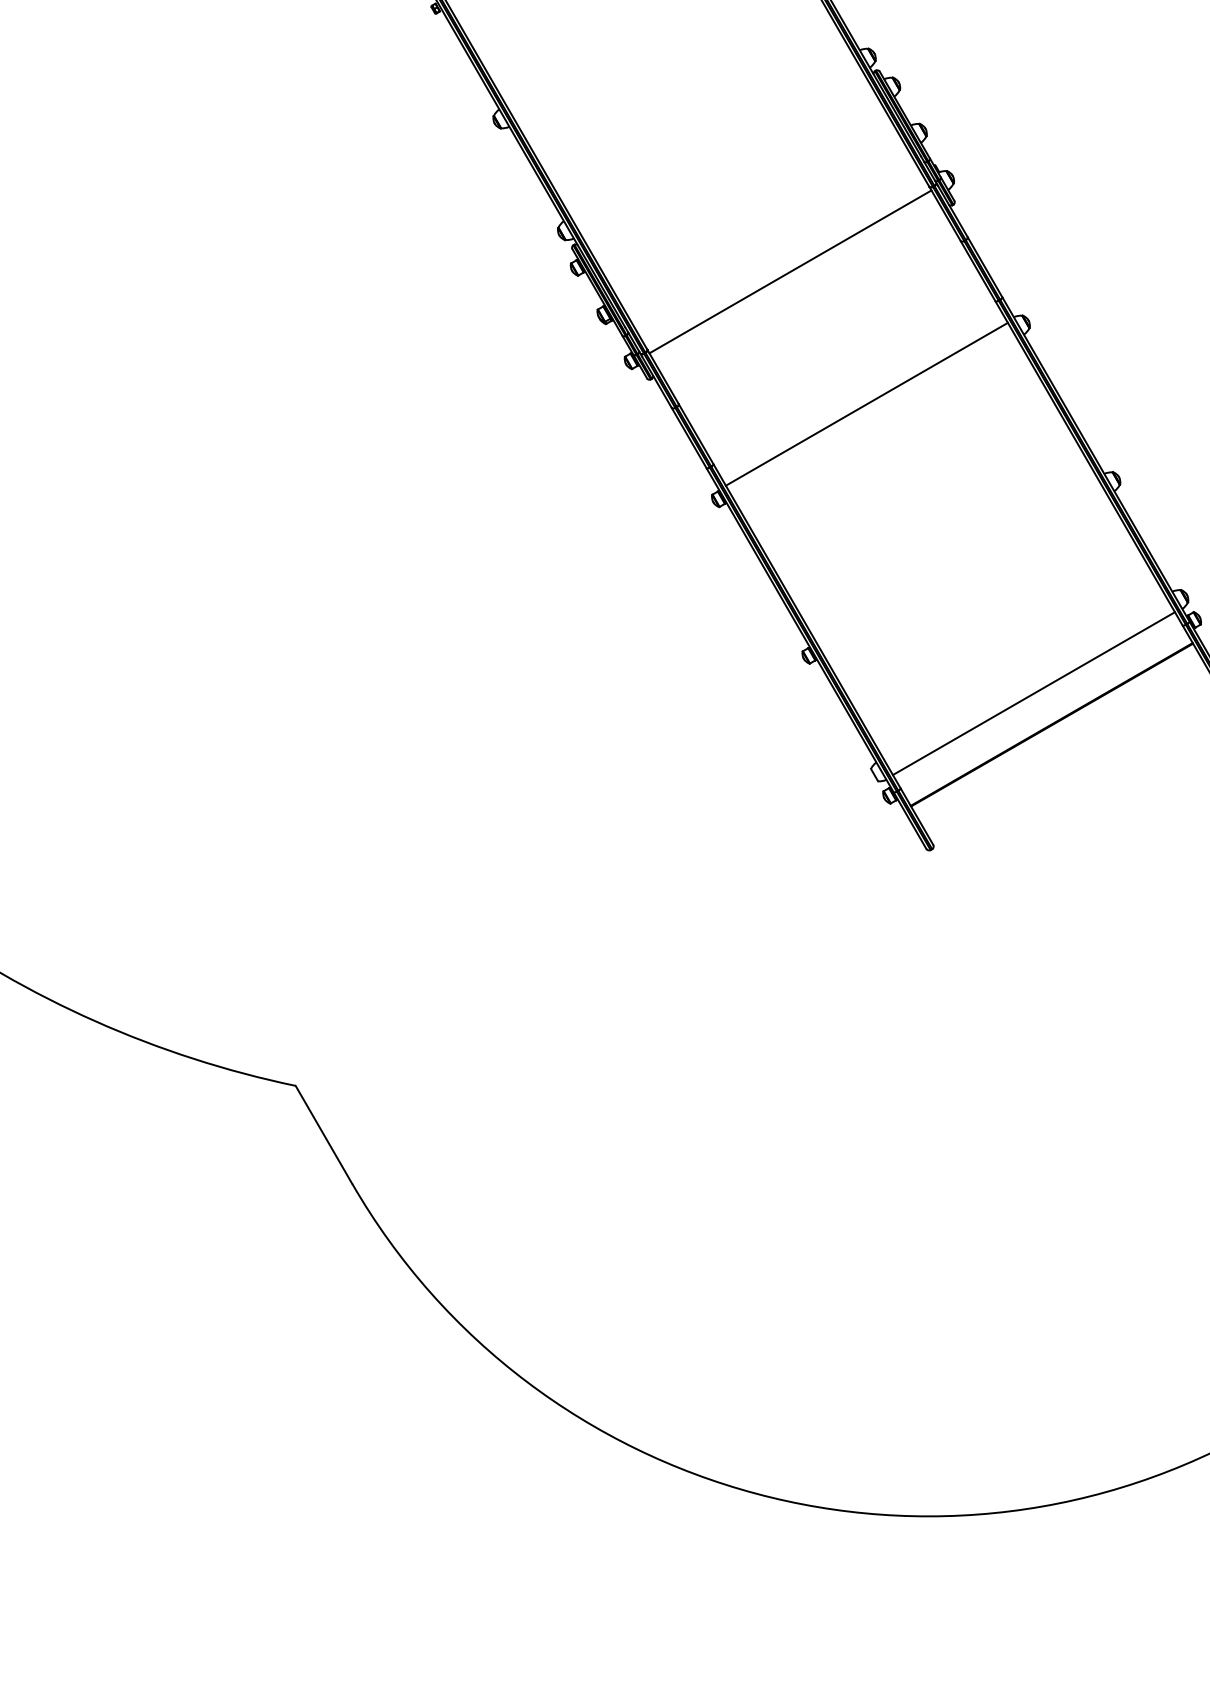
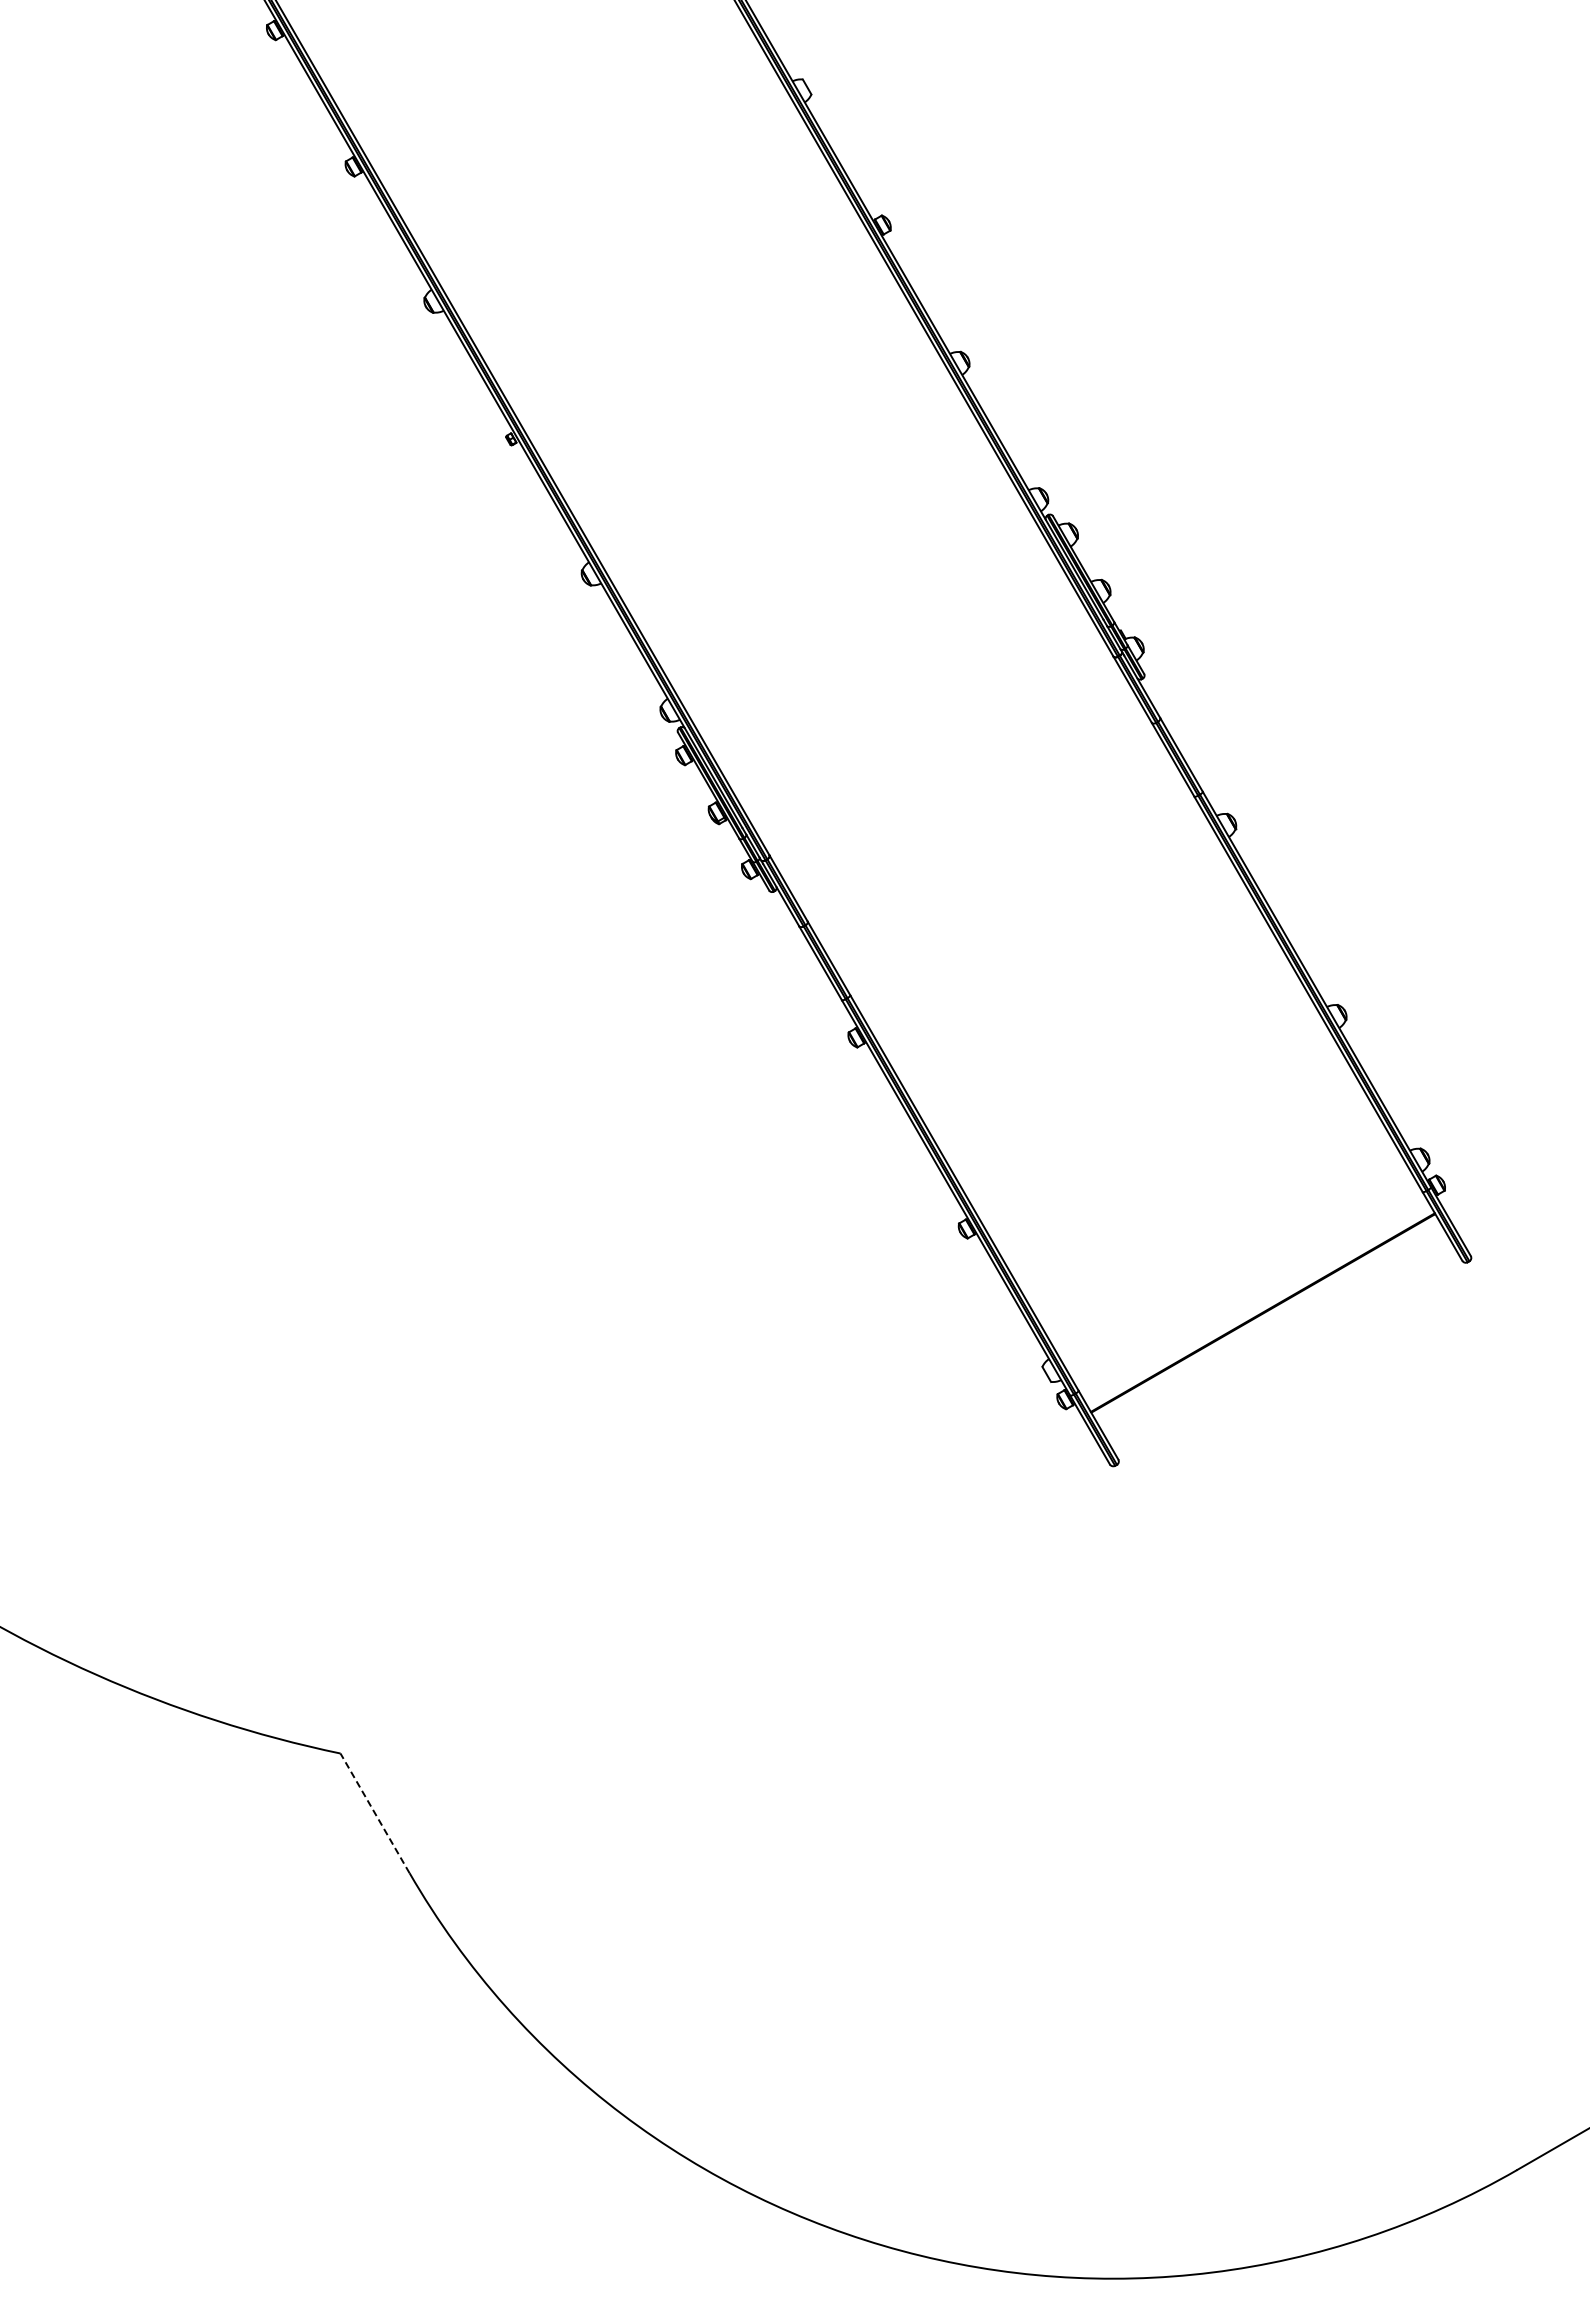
line: (790, 271) -> (944, 760), removed
line: (867, 403) -> (1037, 921), removed
line: (1034, 693) -> (1241, 1274), removed
line: (323, 1134) -> (374, 1812), solid -> dashed

